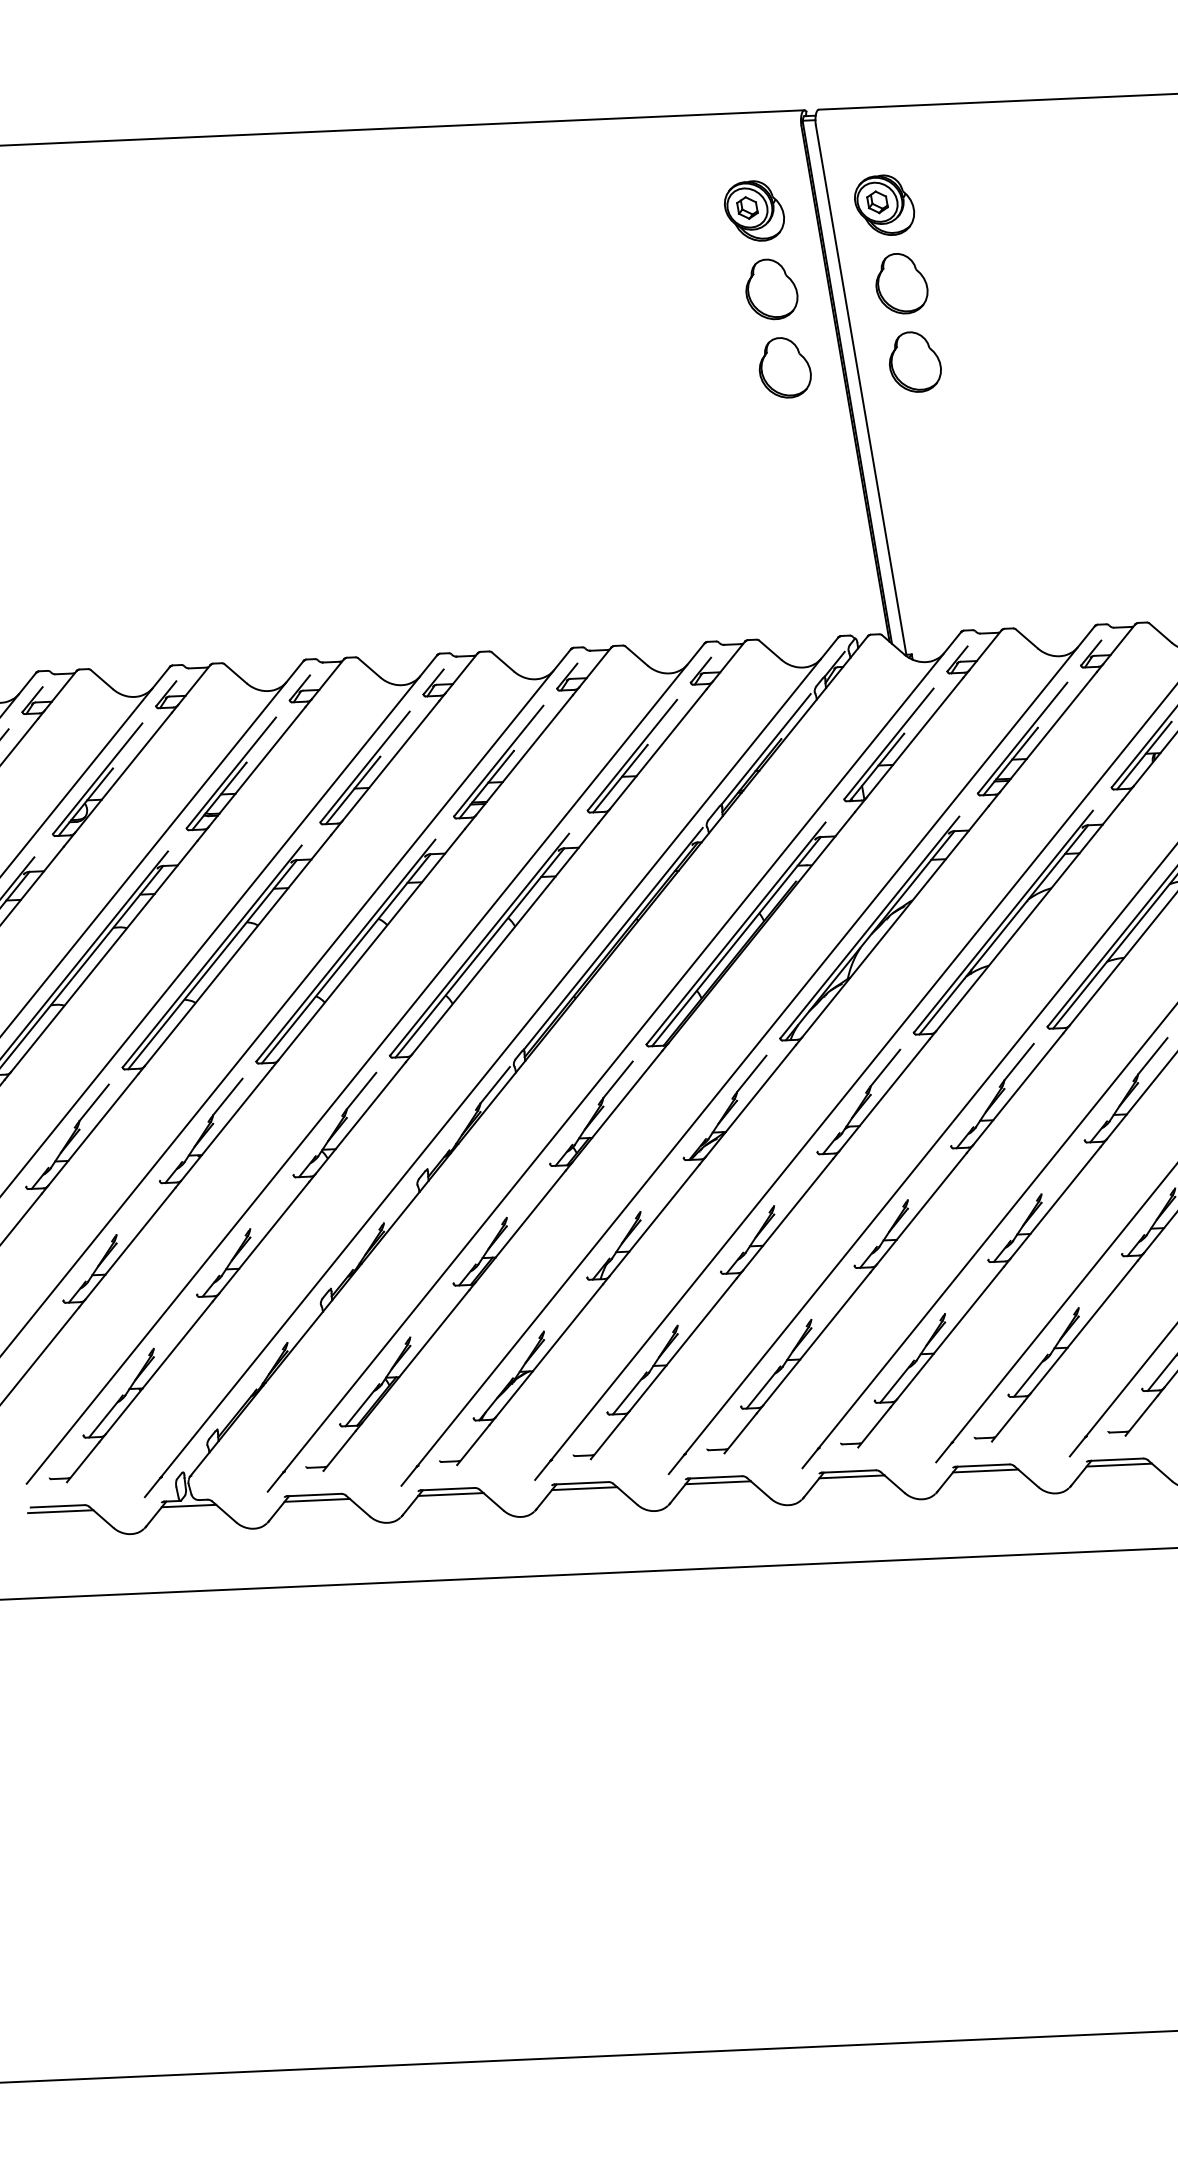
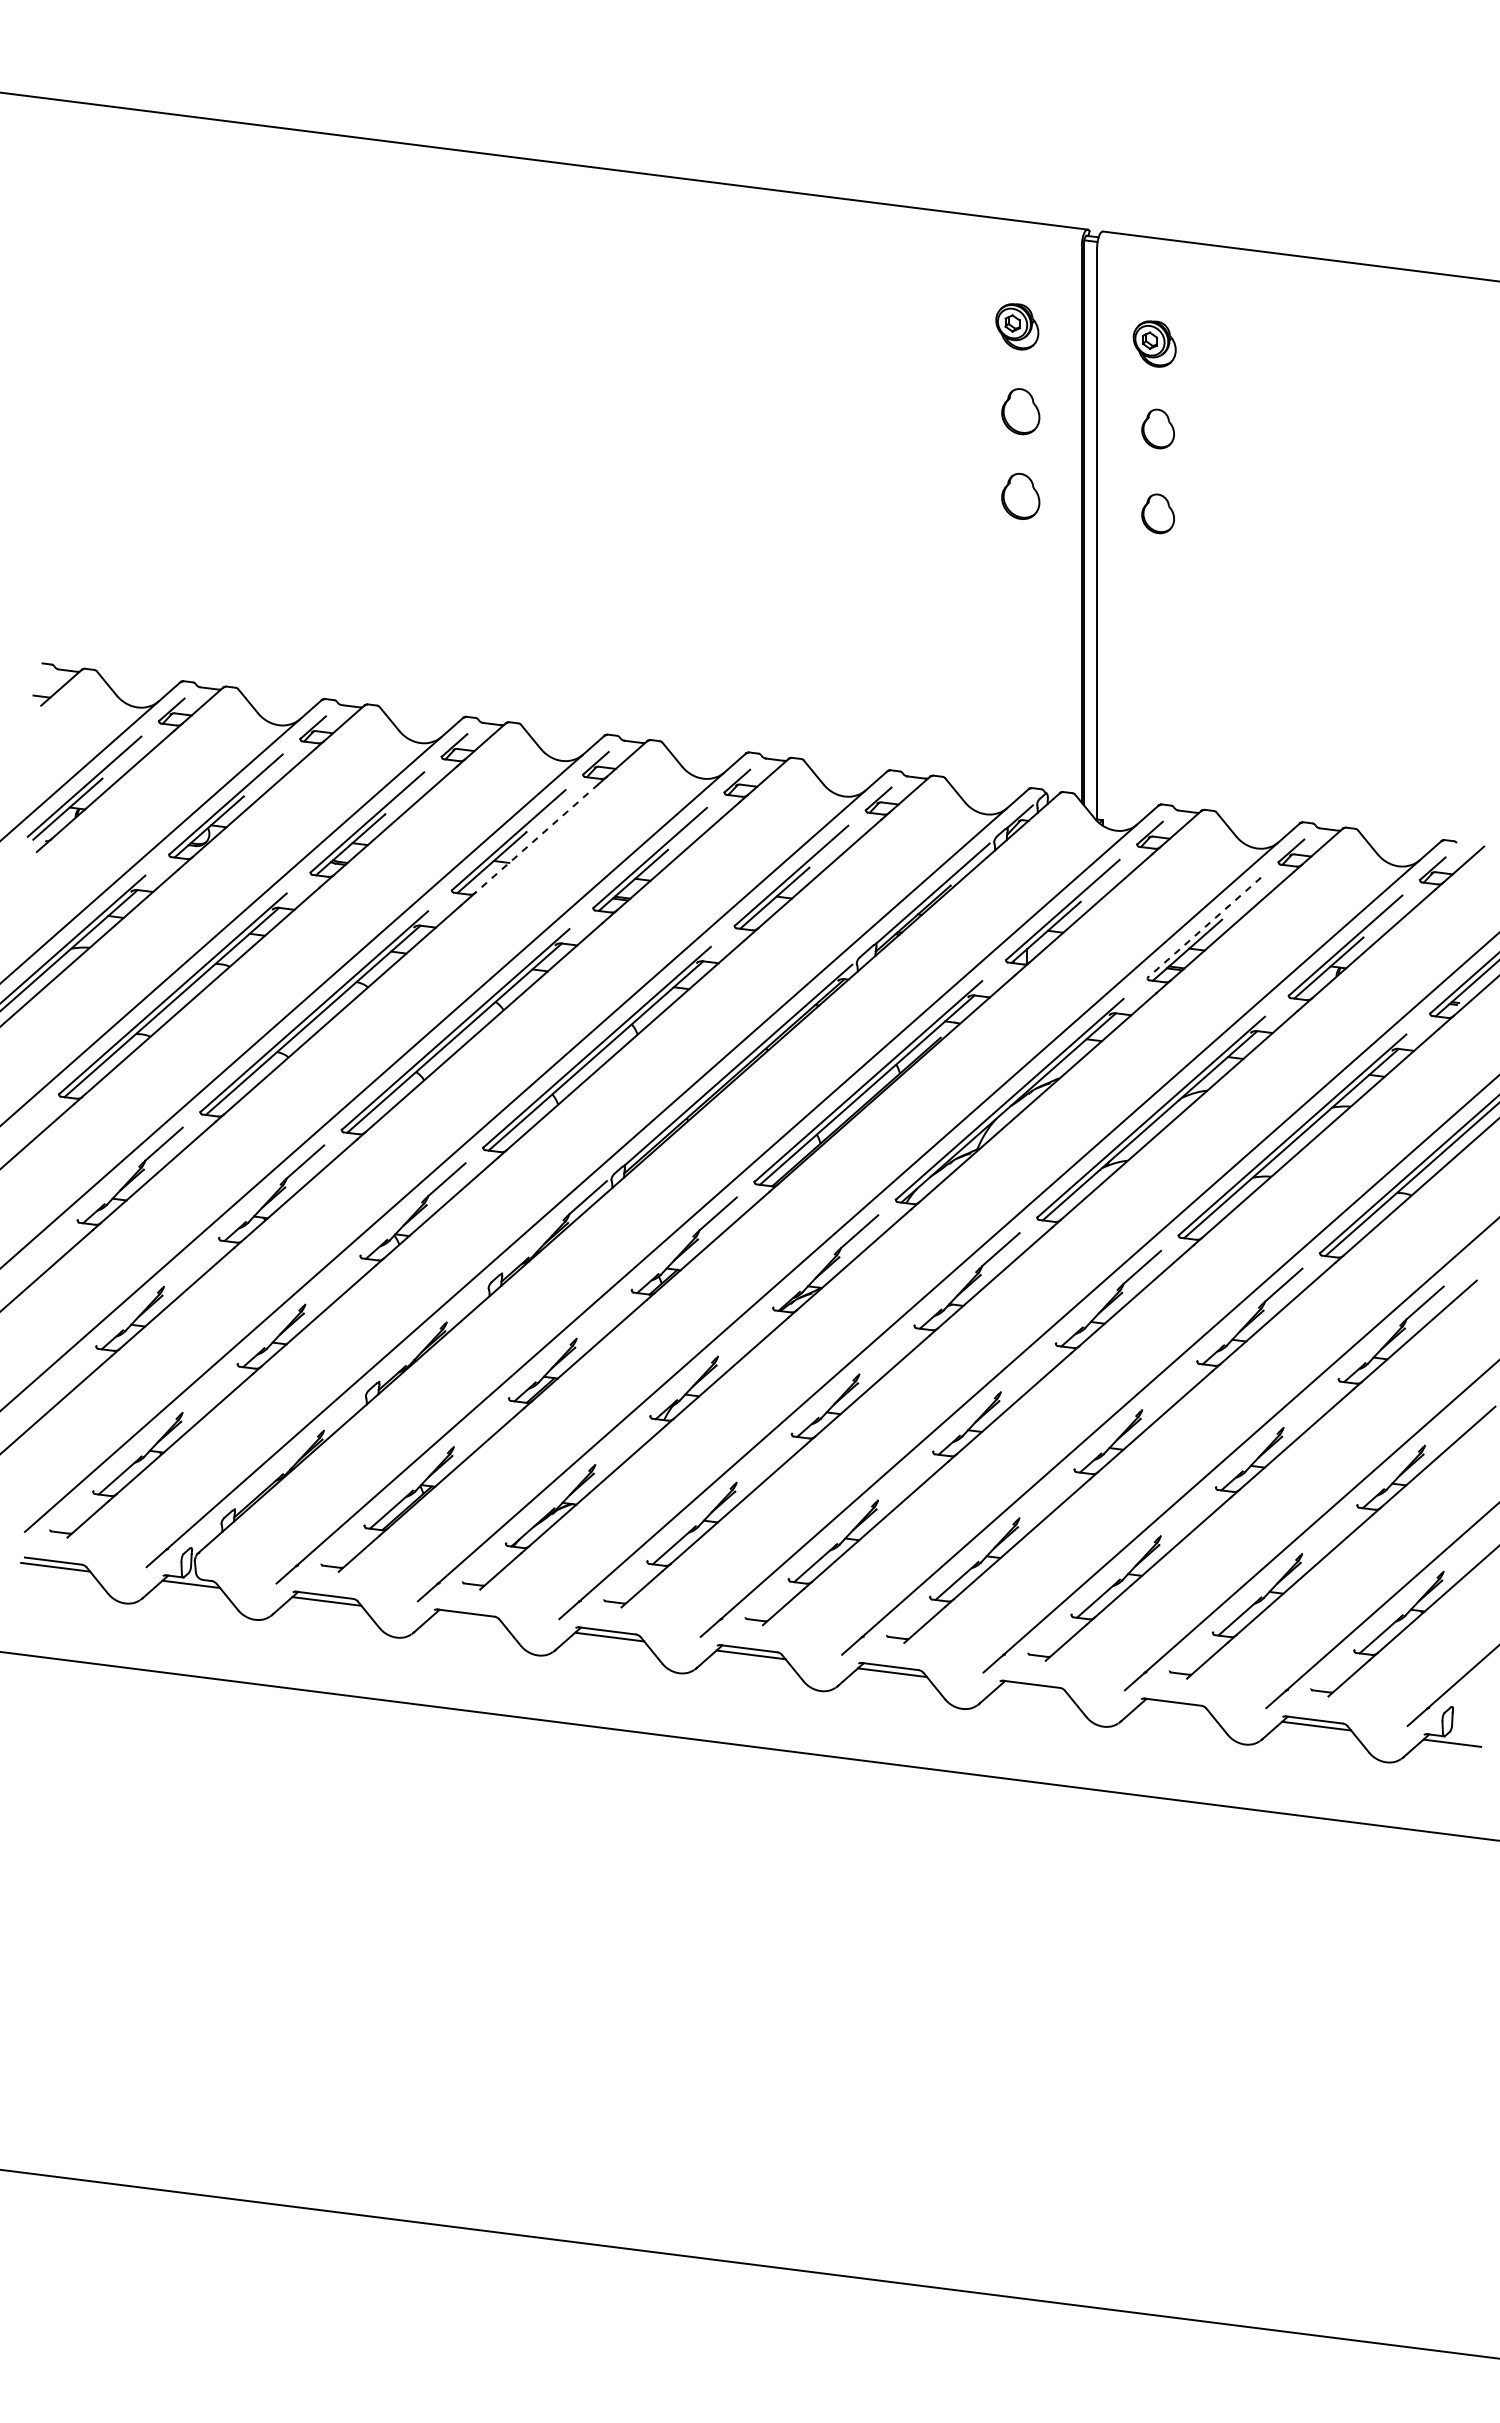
part: (884, 205) -> (1154, 343), size x0.7
part: (754, 211) -> (1017, 326), size x0.7
part: (900, 283) -> (1157, 428), size x0.6
part: (770, 289) -> (1020, 411), size x0.7
part: (913, 361) -> (1157, 513), size x0.6
part: (784, 367) -> (1020, 496), size x0.7
line: (1022, 737) -> (1204, 927), solid -> dashed
line: (390, 761) -> (536, 838), solid -> dashed
line: (1118, 1465) -> (1174, 1708), removed
line: (985, 1471) -> (1033, 1690), removed
line: (450, 1493) -> (467, 1618), removed

